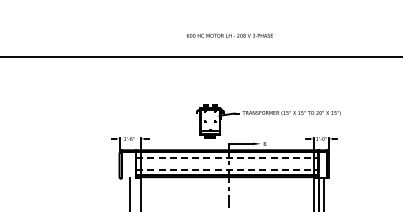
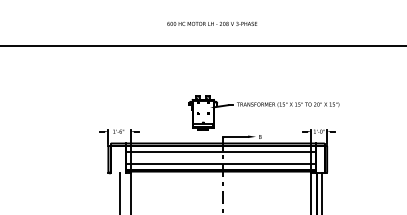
text: (229, 35) -> (211, 23), moved
line: (227, 158) -> (221, 152), dashed -> solid
line: (227, 170) -> (221, 164), dashed -> solid

